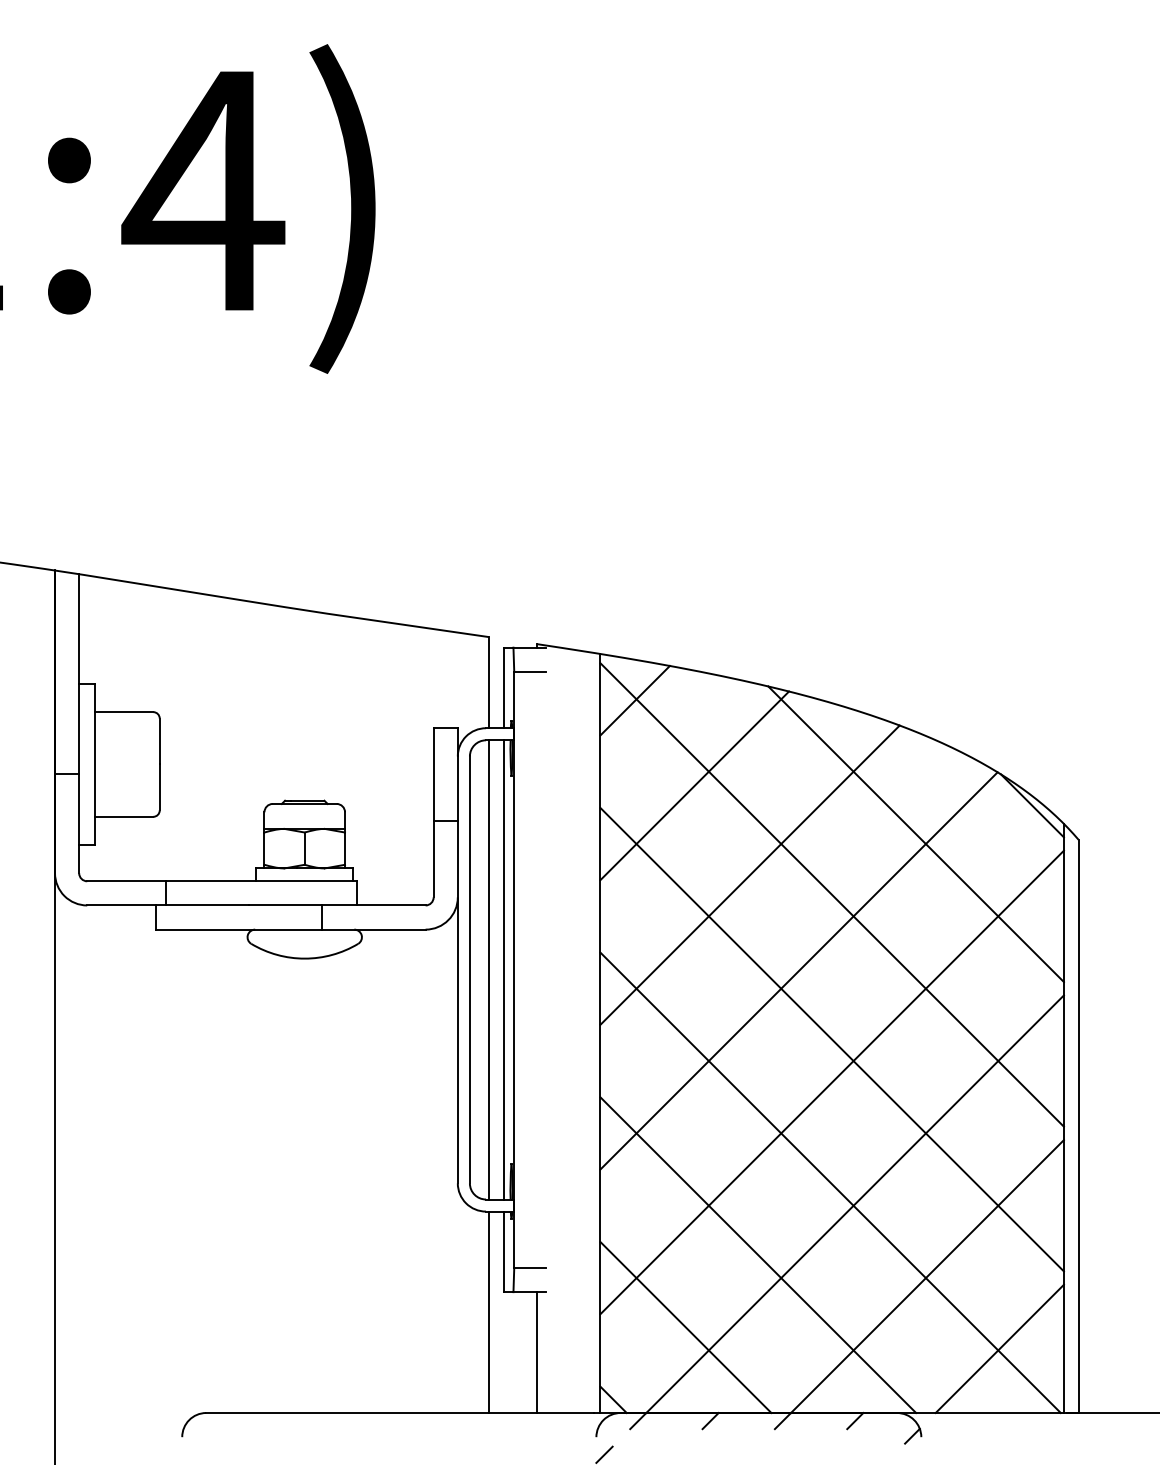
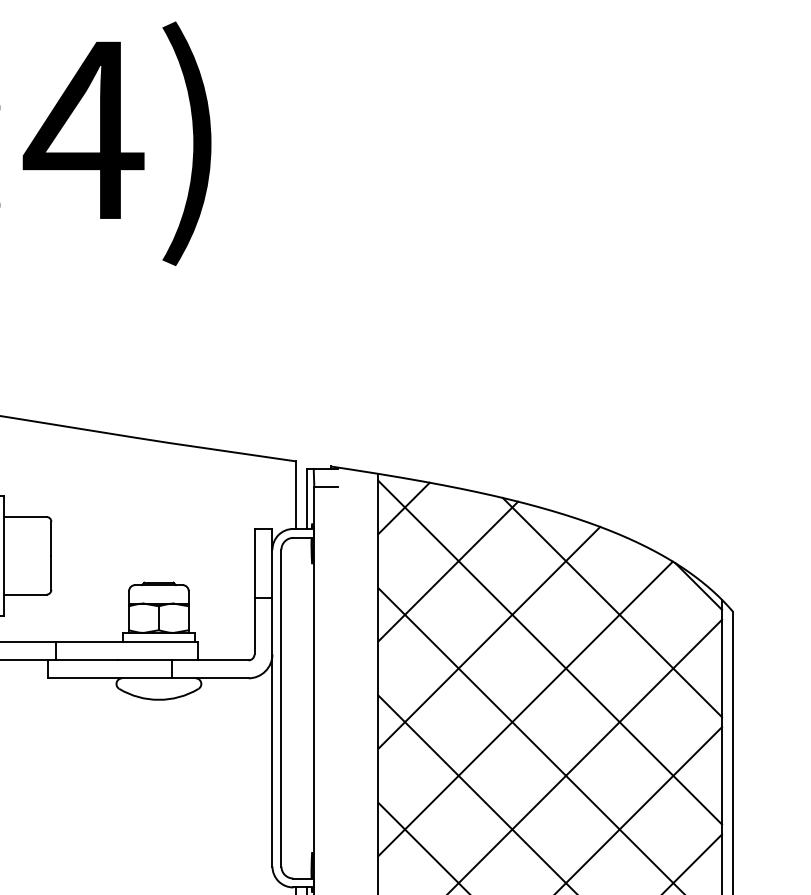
line: (489, 969) -> (295, 707), removed
line: (503, 969) -> (306, 707), removed

